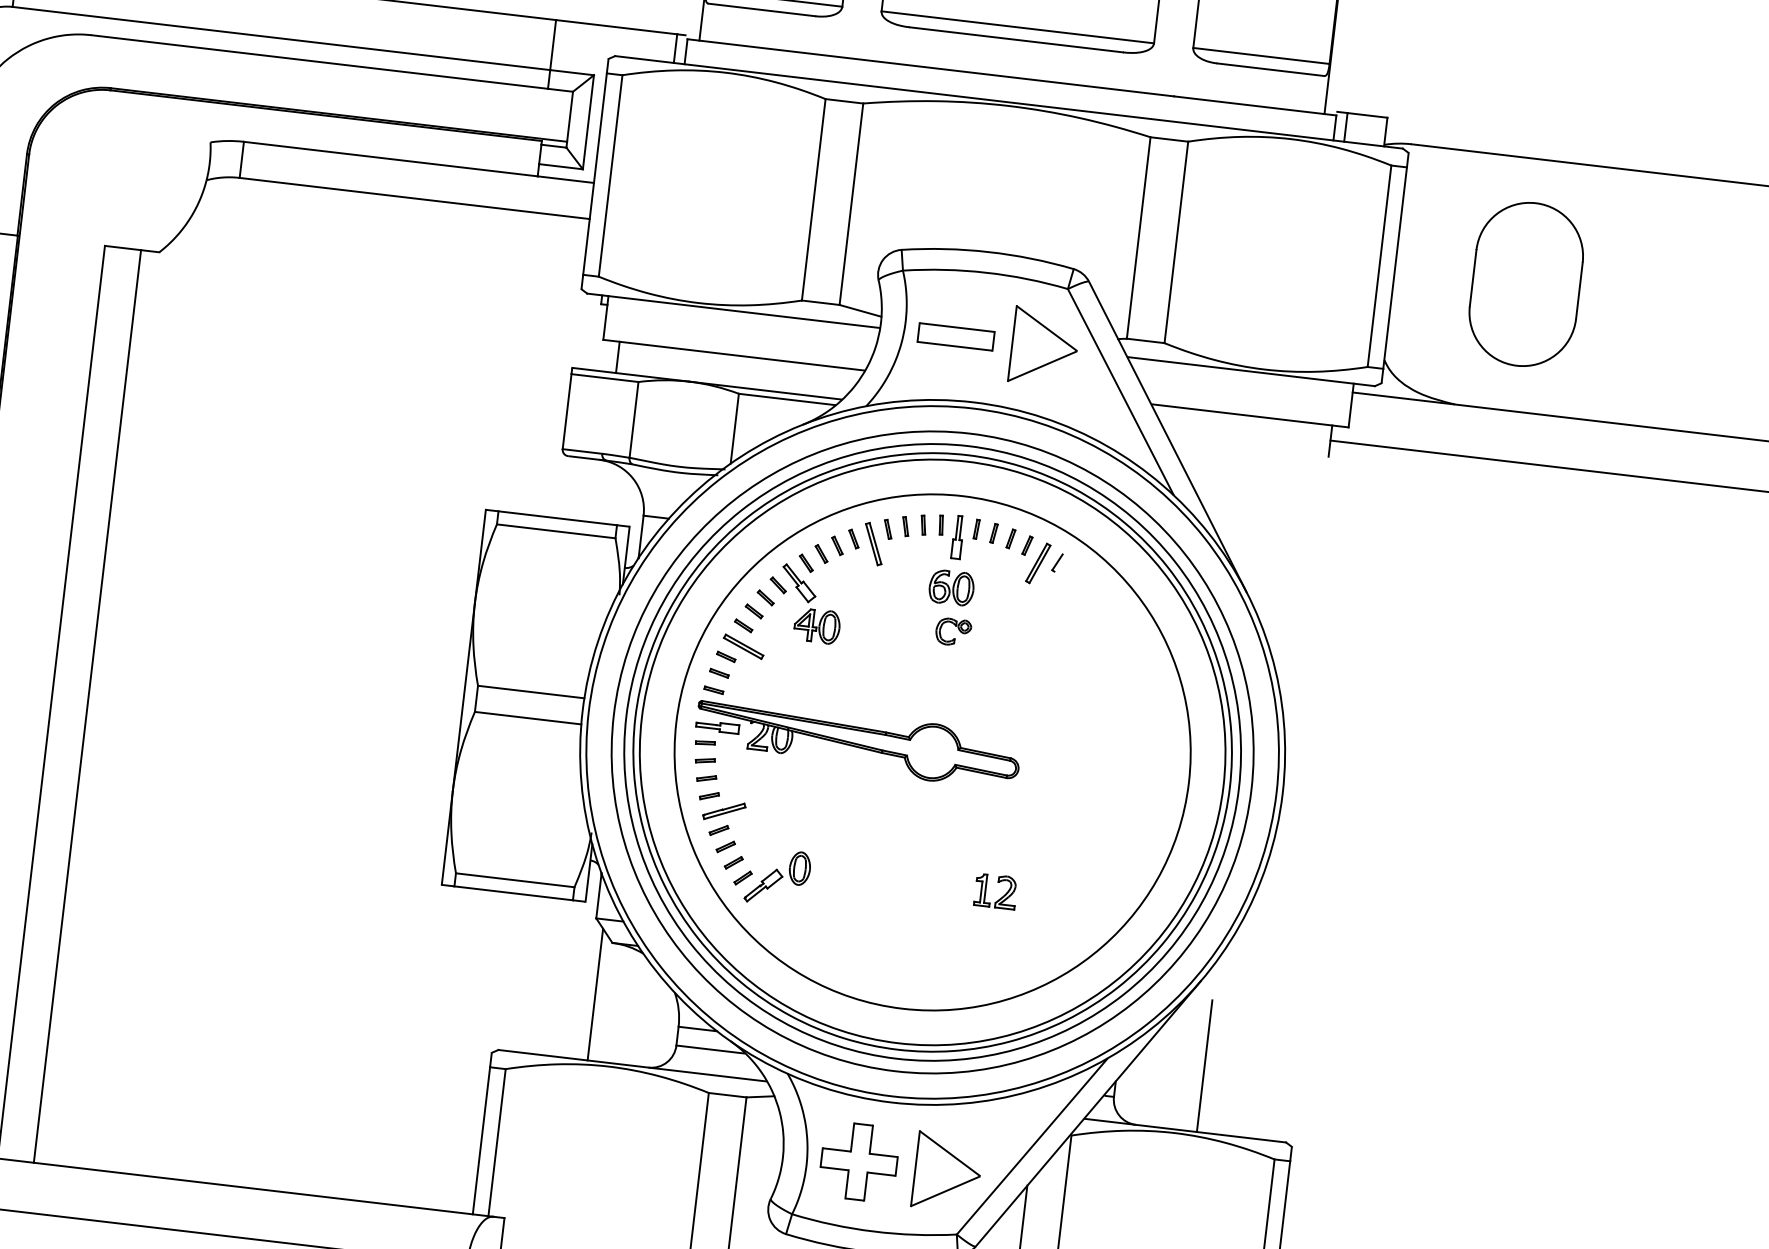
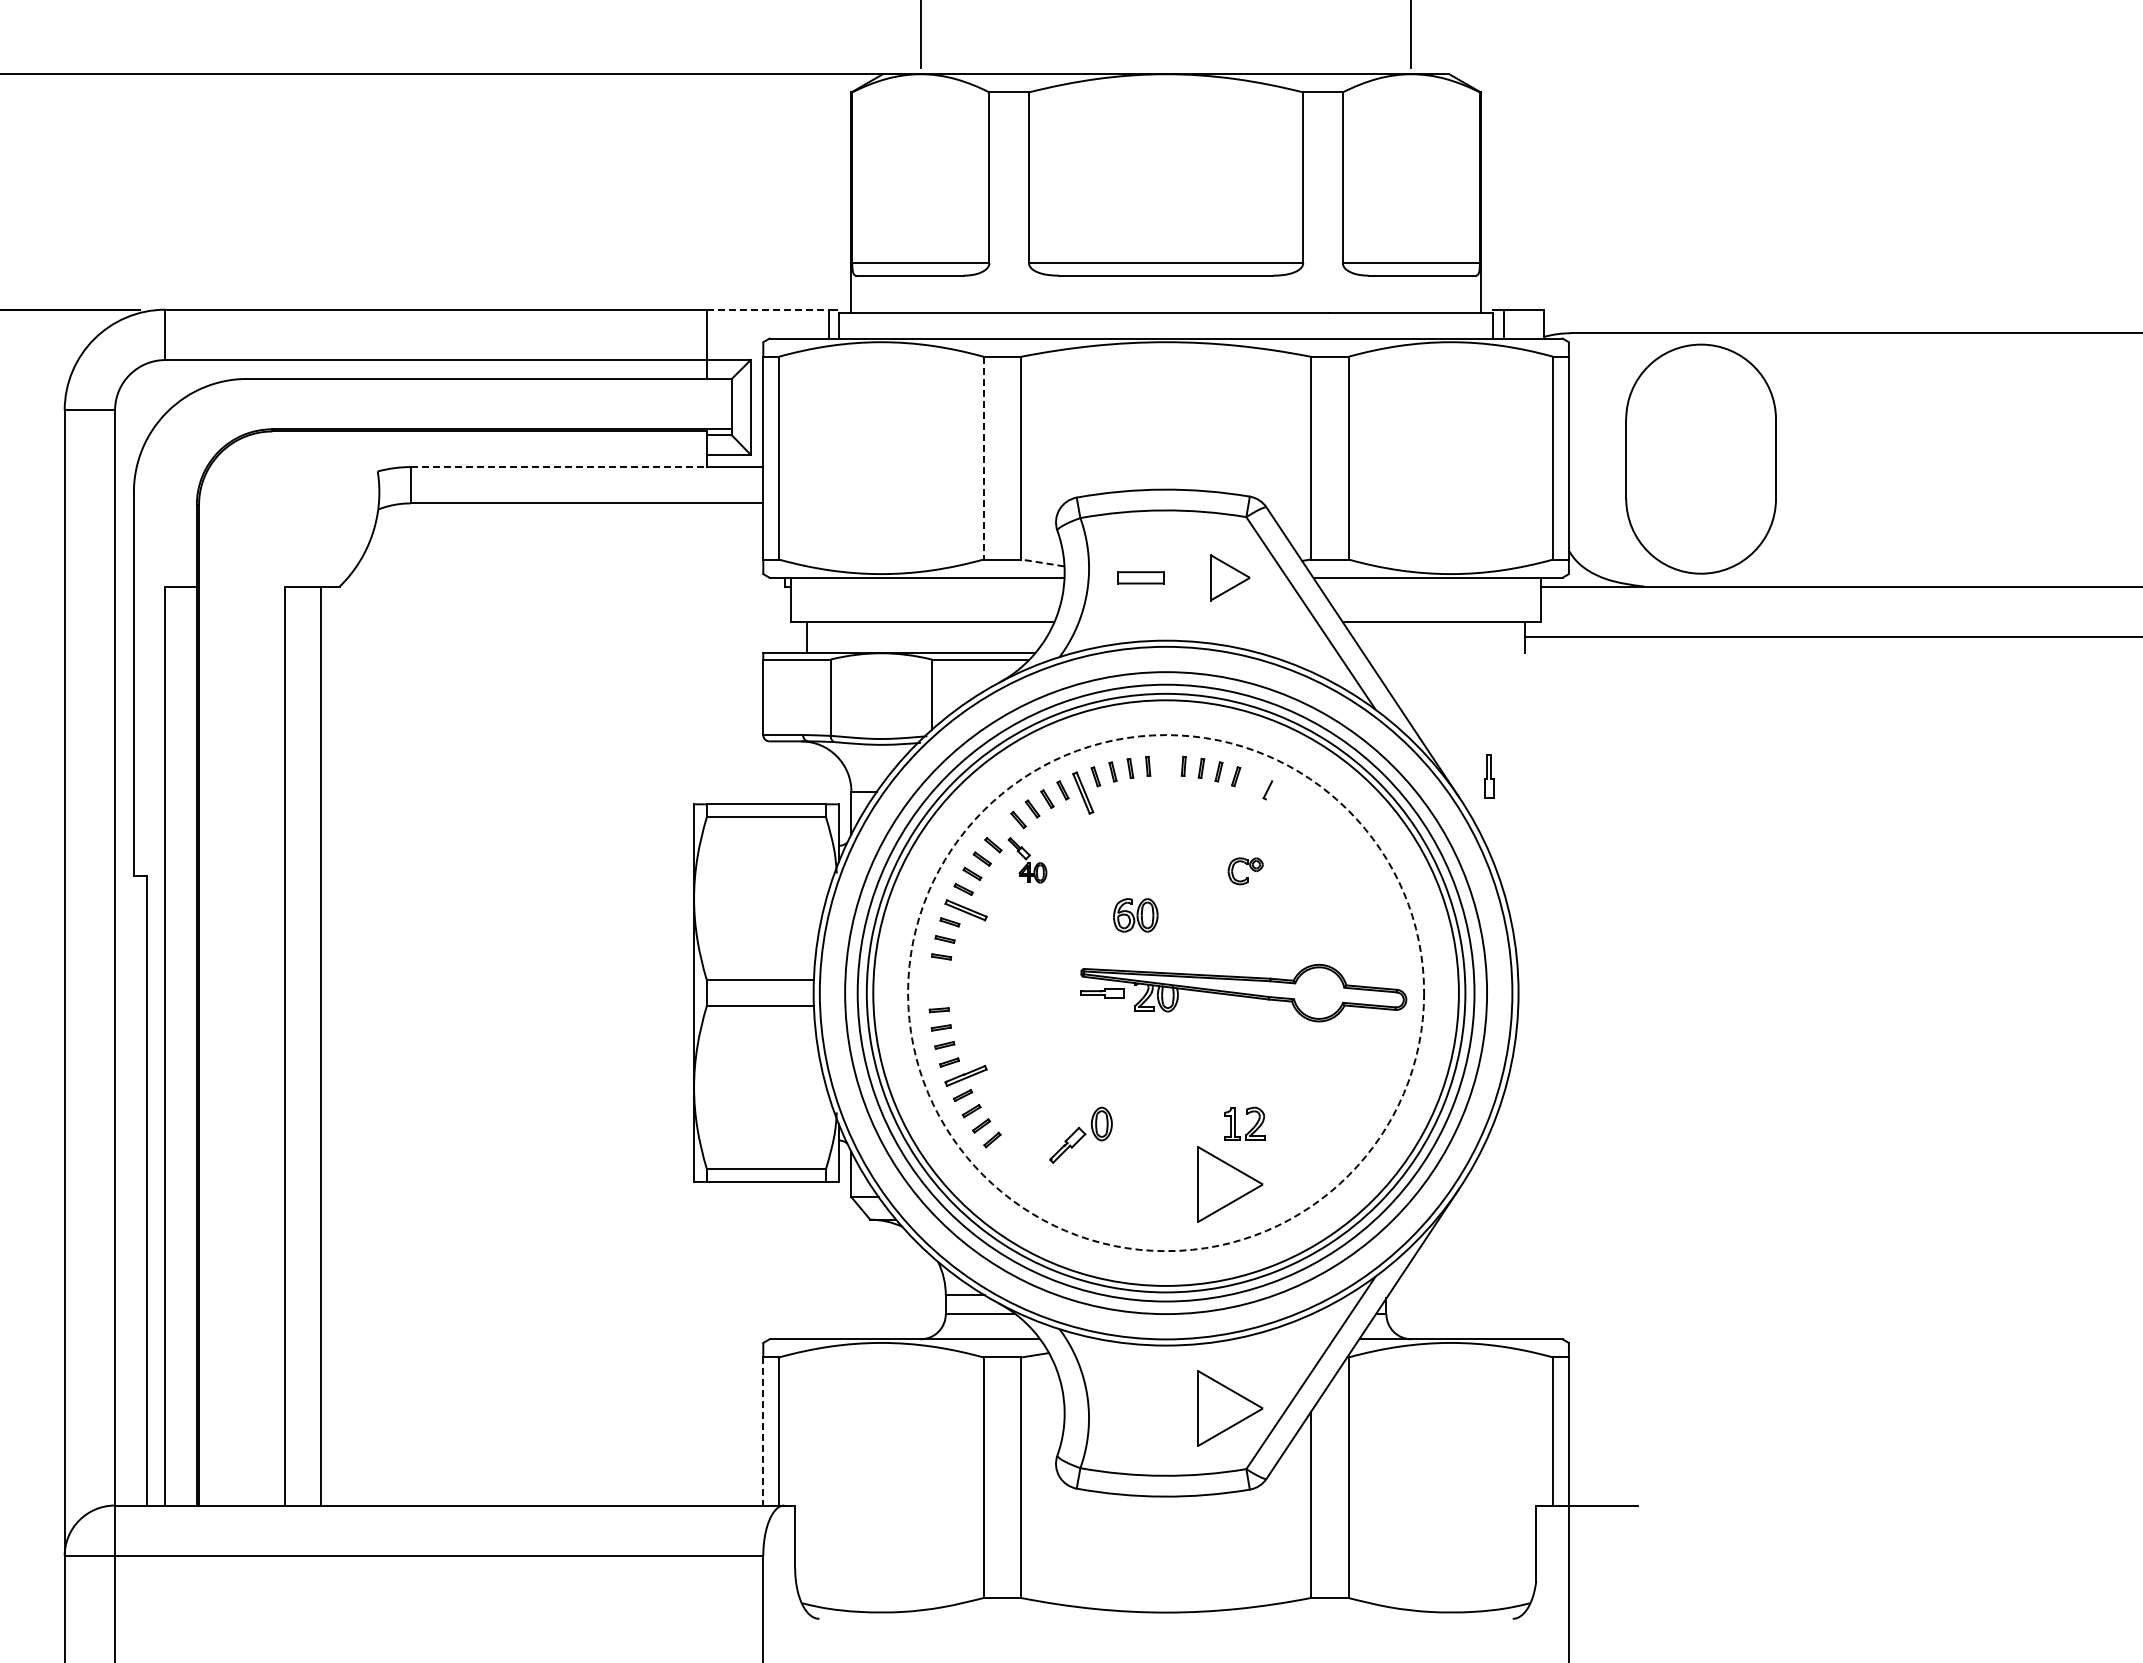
line: (616, 26) -> (767, 309), solid -> dashed
line: (390, 159) -> (558, 467), solid -> dashed
line: (813, 200) -> (983, 458), solid -> dashed
part: (1525, 283) -> (1700, 458), size x1.4
line: (860, 311) -> (1042, 563), solid -> dashed
part: (955, 336) -> (1140, 577), size x0.6
part: (1045, 347) -> (1230, 577), size x0.6
part: (958, 537) -> (1489, 776), moved
part: (1037, 562) -> (1248, 792), removed
part: (951, 587) -> (1135, 915), moved
part: (810, 604) -> (1027, 860), size x0.6
part: (953, 632) -> (1245, 871), moved
part: (857, 742) -> (1243, 992), moved
circle: (933, 752) -> (1166, 993), solid -> dashed
part: (777, 876) -> (1080, 1134), moved
part: (974, 950) -> (1230, 1184), added
line: (595, 994) -> (859, 1272), removed
line: (1204, 1065) -> (1472, 1272), removed
line: (481, 1141) -> (763, 1432), solid -> dashed
part: (858, 1161) -> (1140, 1408), removed

